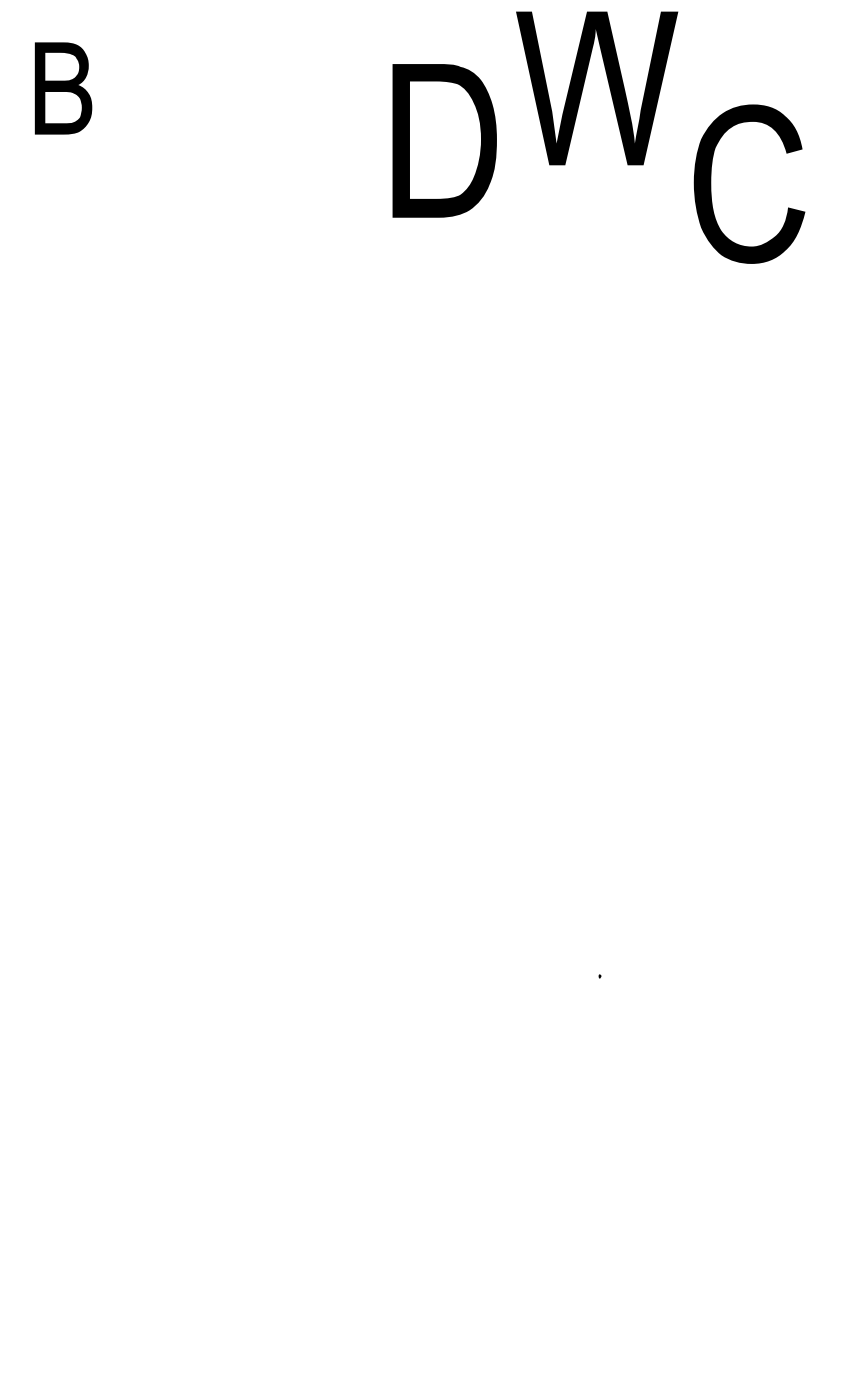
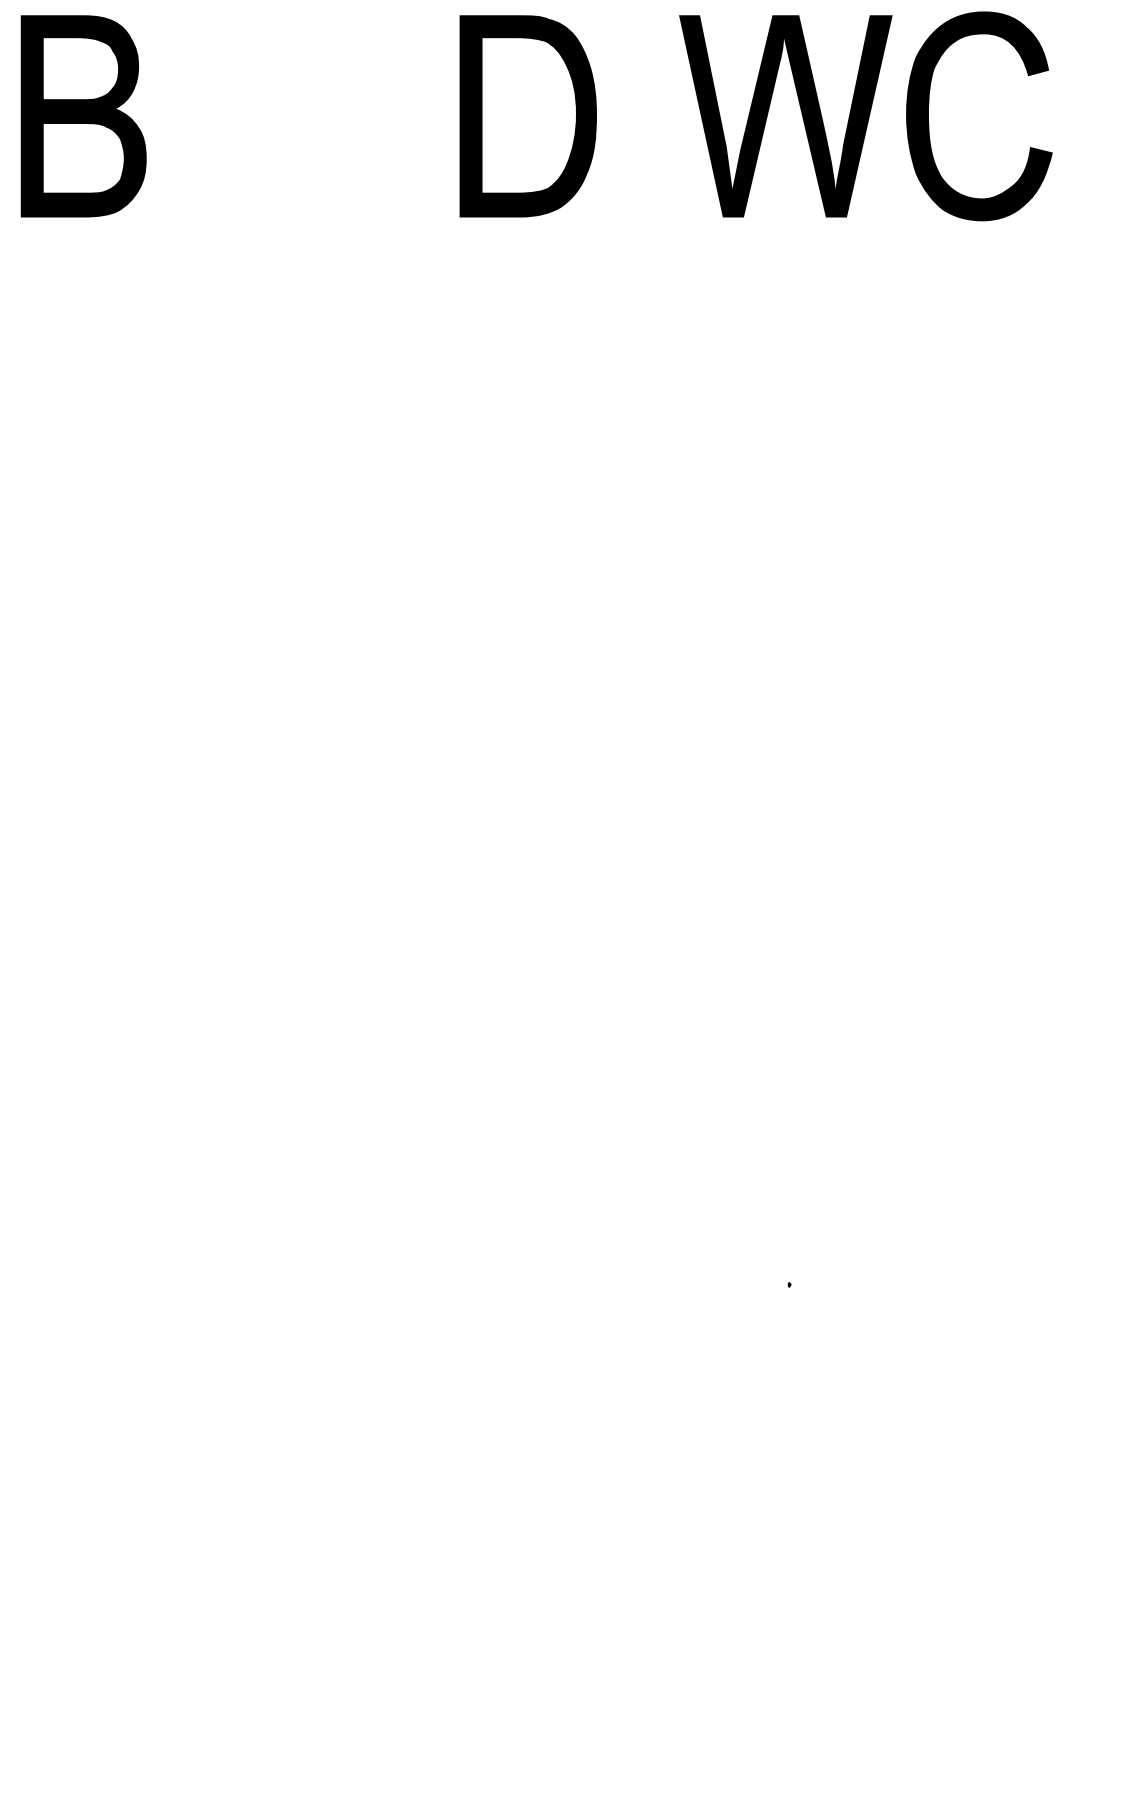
part: (63, 88) -> (83, 116), size x1.67
part: (444, 140) -> (527, 116), moved
part: (711, 190) -> (929, 124), moved

